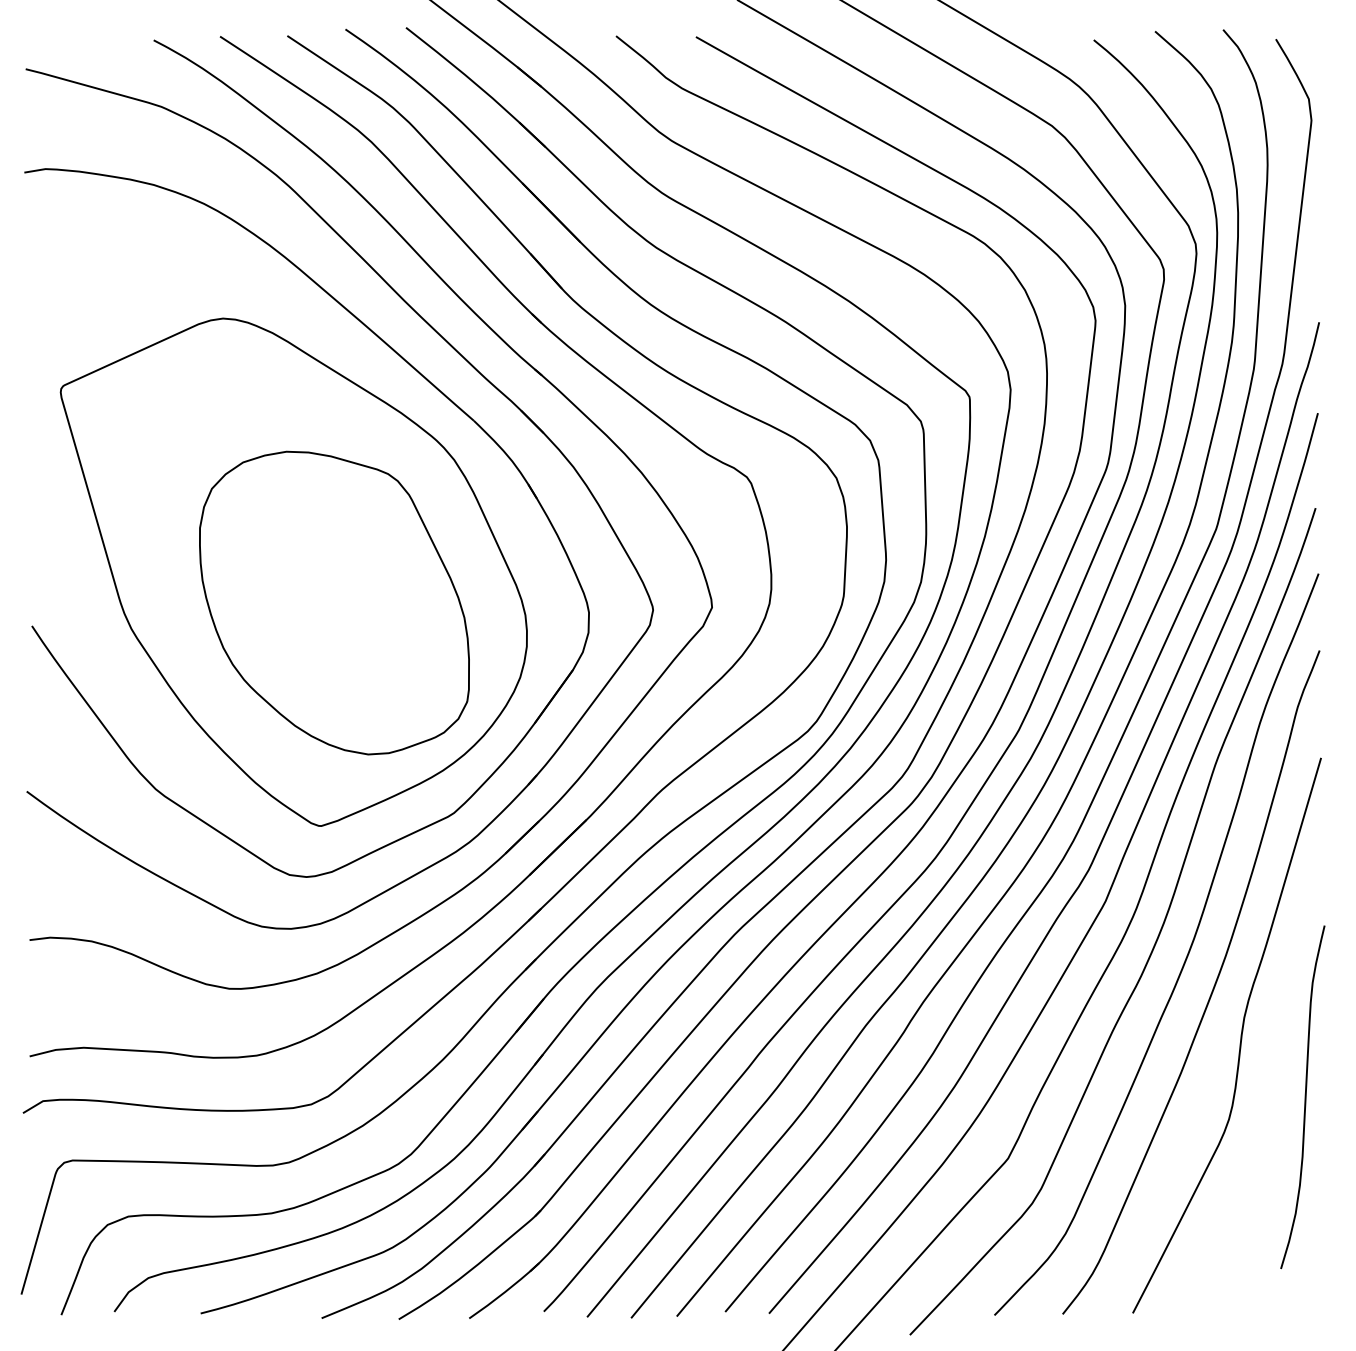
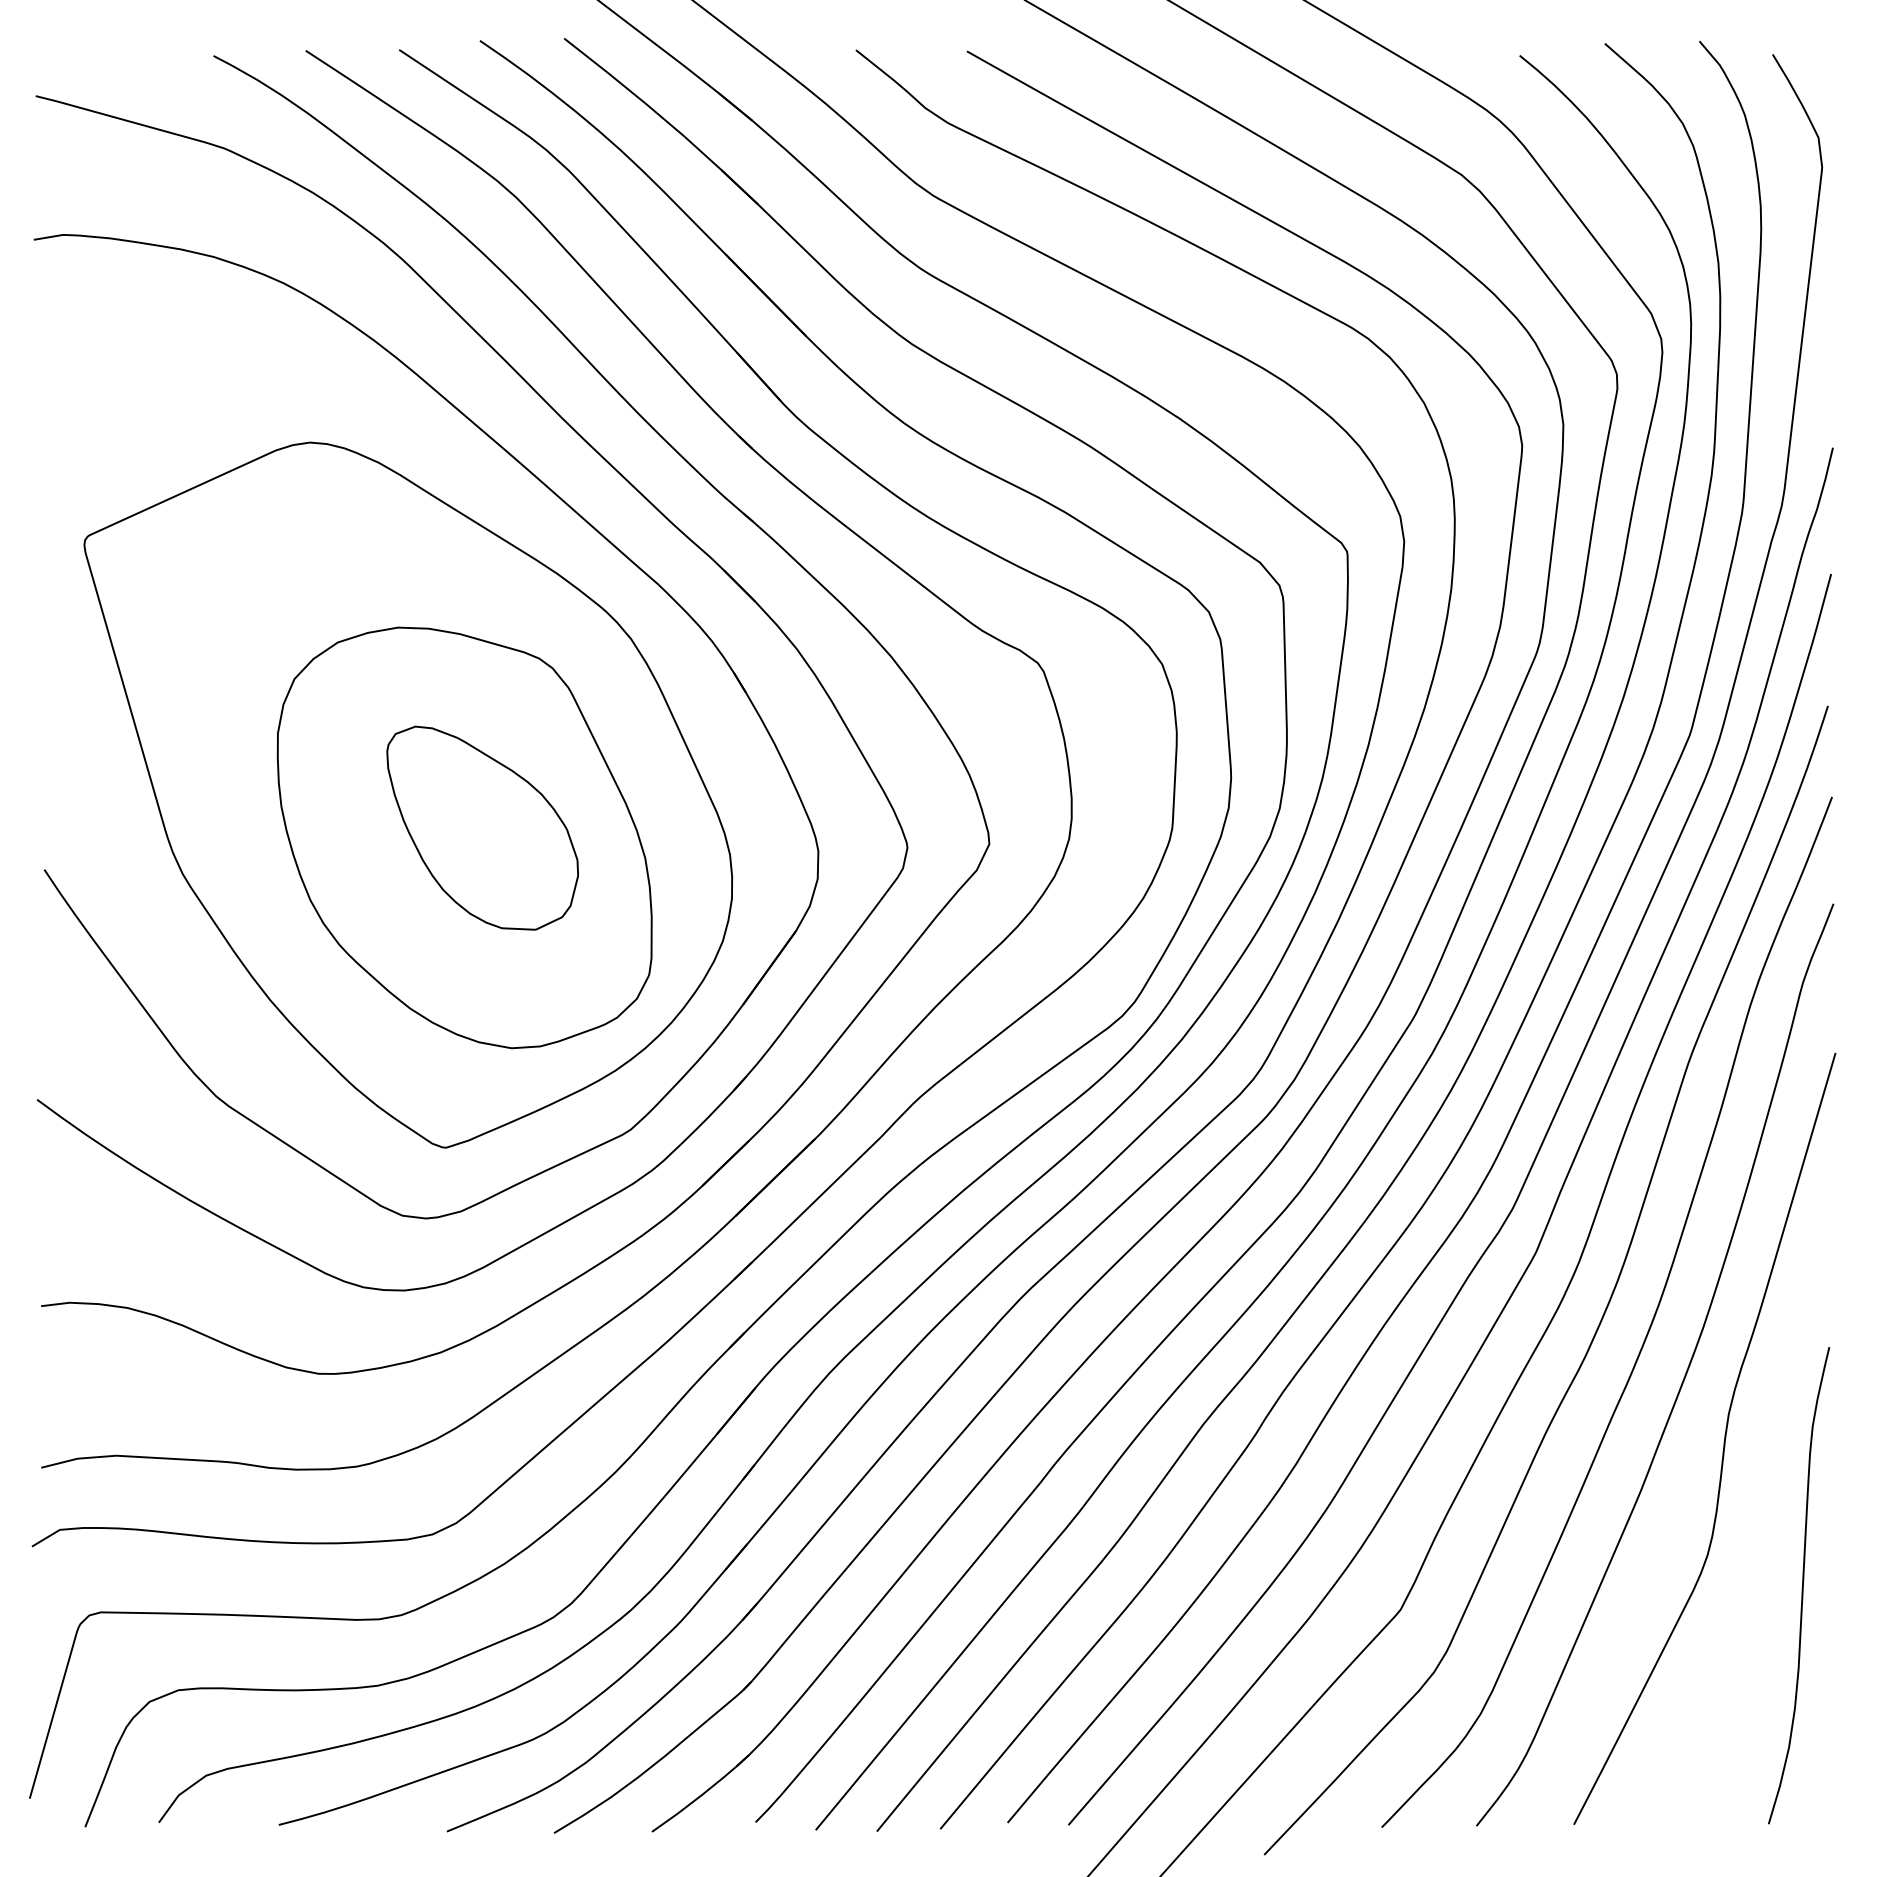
part: (346, 596) -> (481, 828), added
curve: (1304, 1097) -> (1801, 1585), moved

